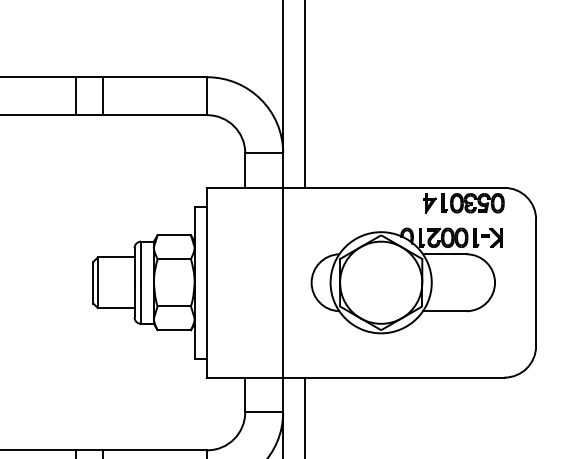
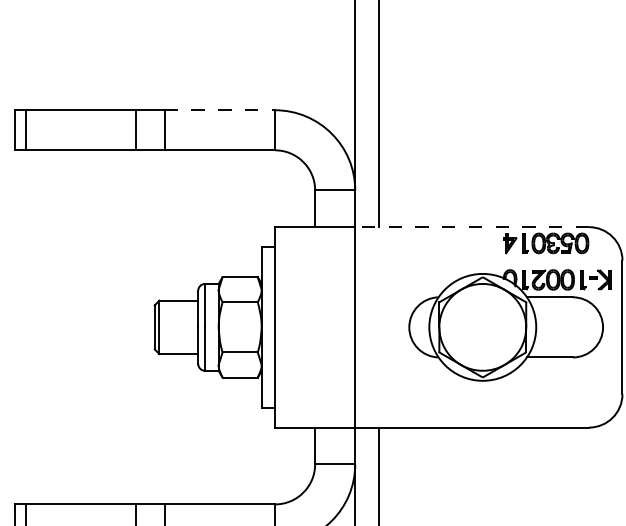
line: (155, 77) -> (220, 110), solid -> dashed
line: (394, 188) -> (472, 227), solid -> dashed
part: (406, 280) -> (509, 325), moved

